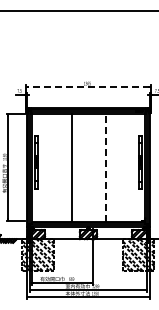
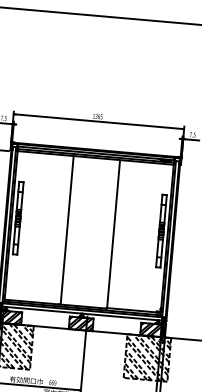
line: (87, 87) -> (97, 121), dashed -> solid
line: (106, 167) -> (113, 233), dashed -> solid

